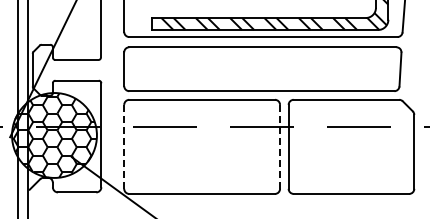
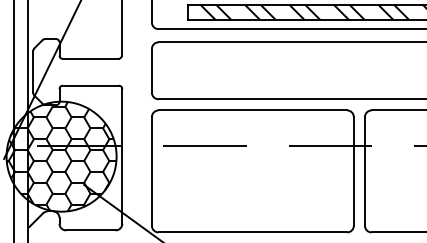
line: (124, 146) -> (152, 170), dashed -> solid
line: (280, 146) -> (354, 170), dashed -> solid

